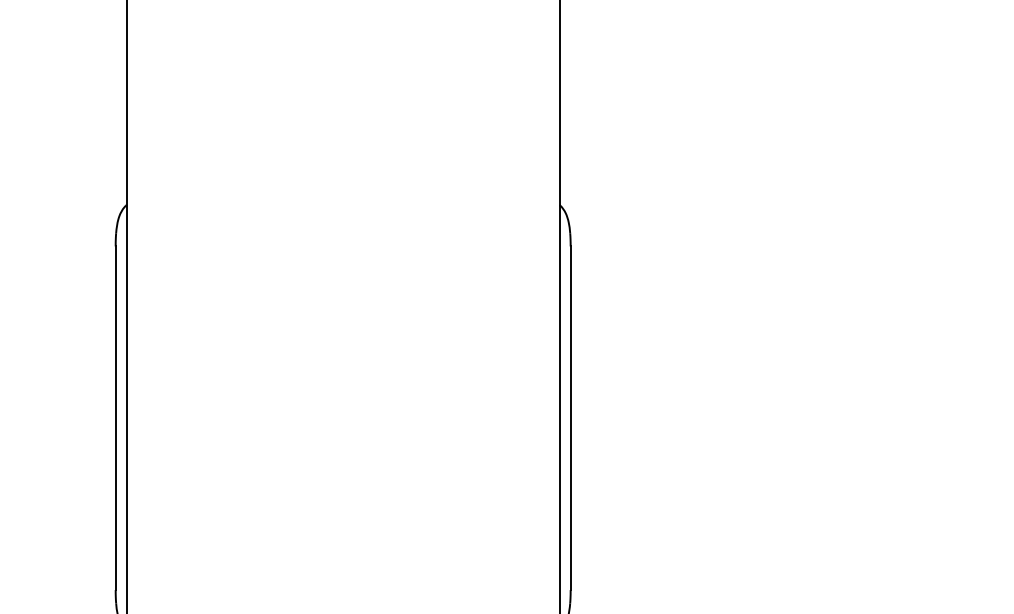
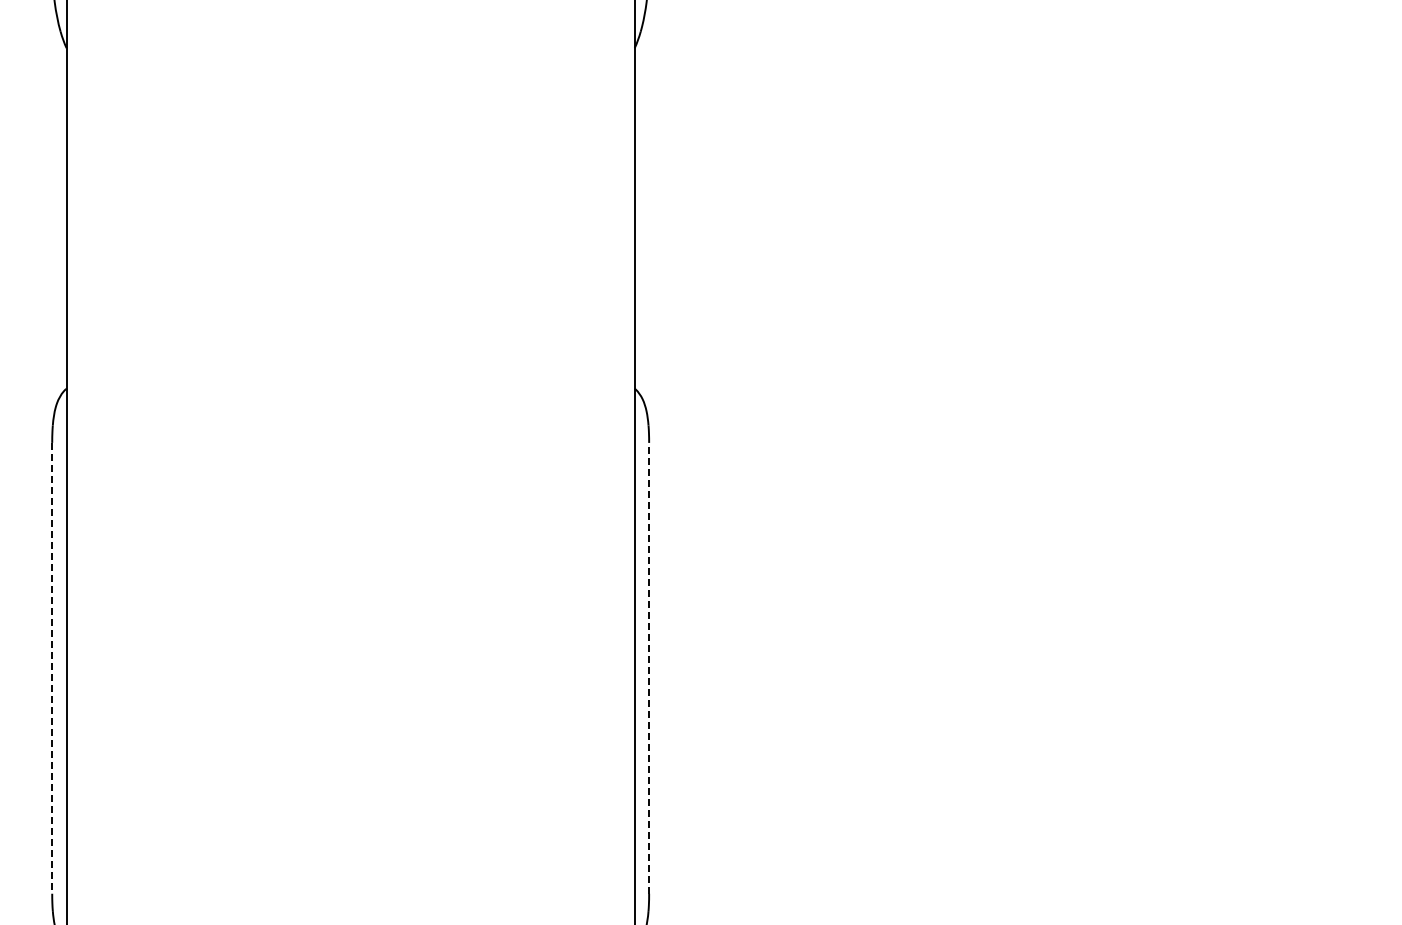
line: (570, 417) -> (649, 667), solid -> dashed
line: (115, 418) -> (52, 668), solid -> dashed

